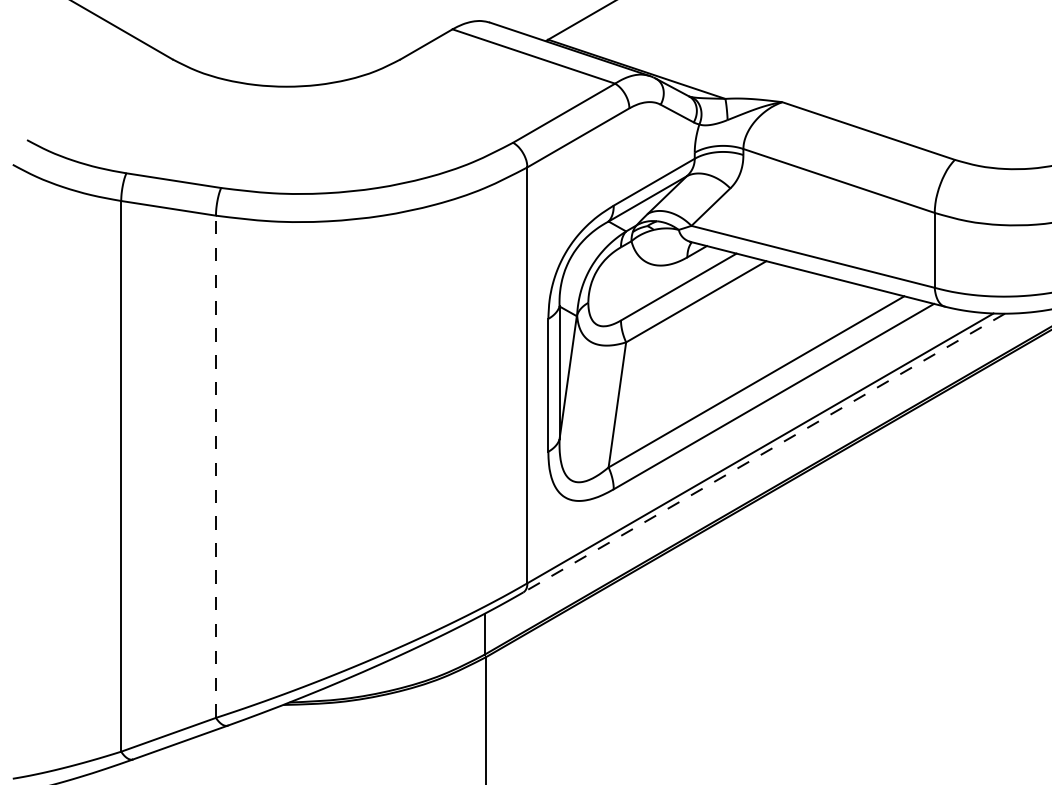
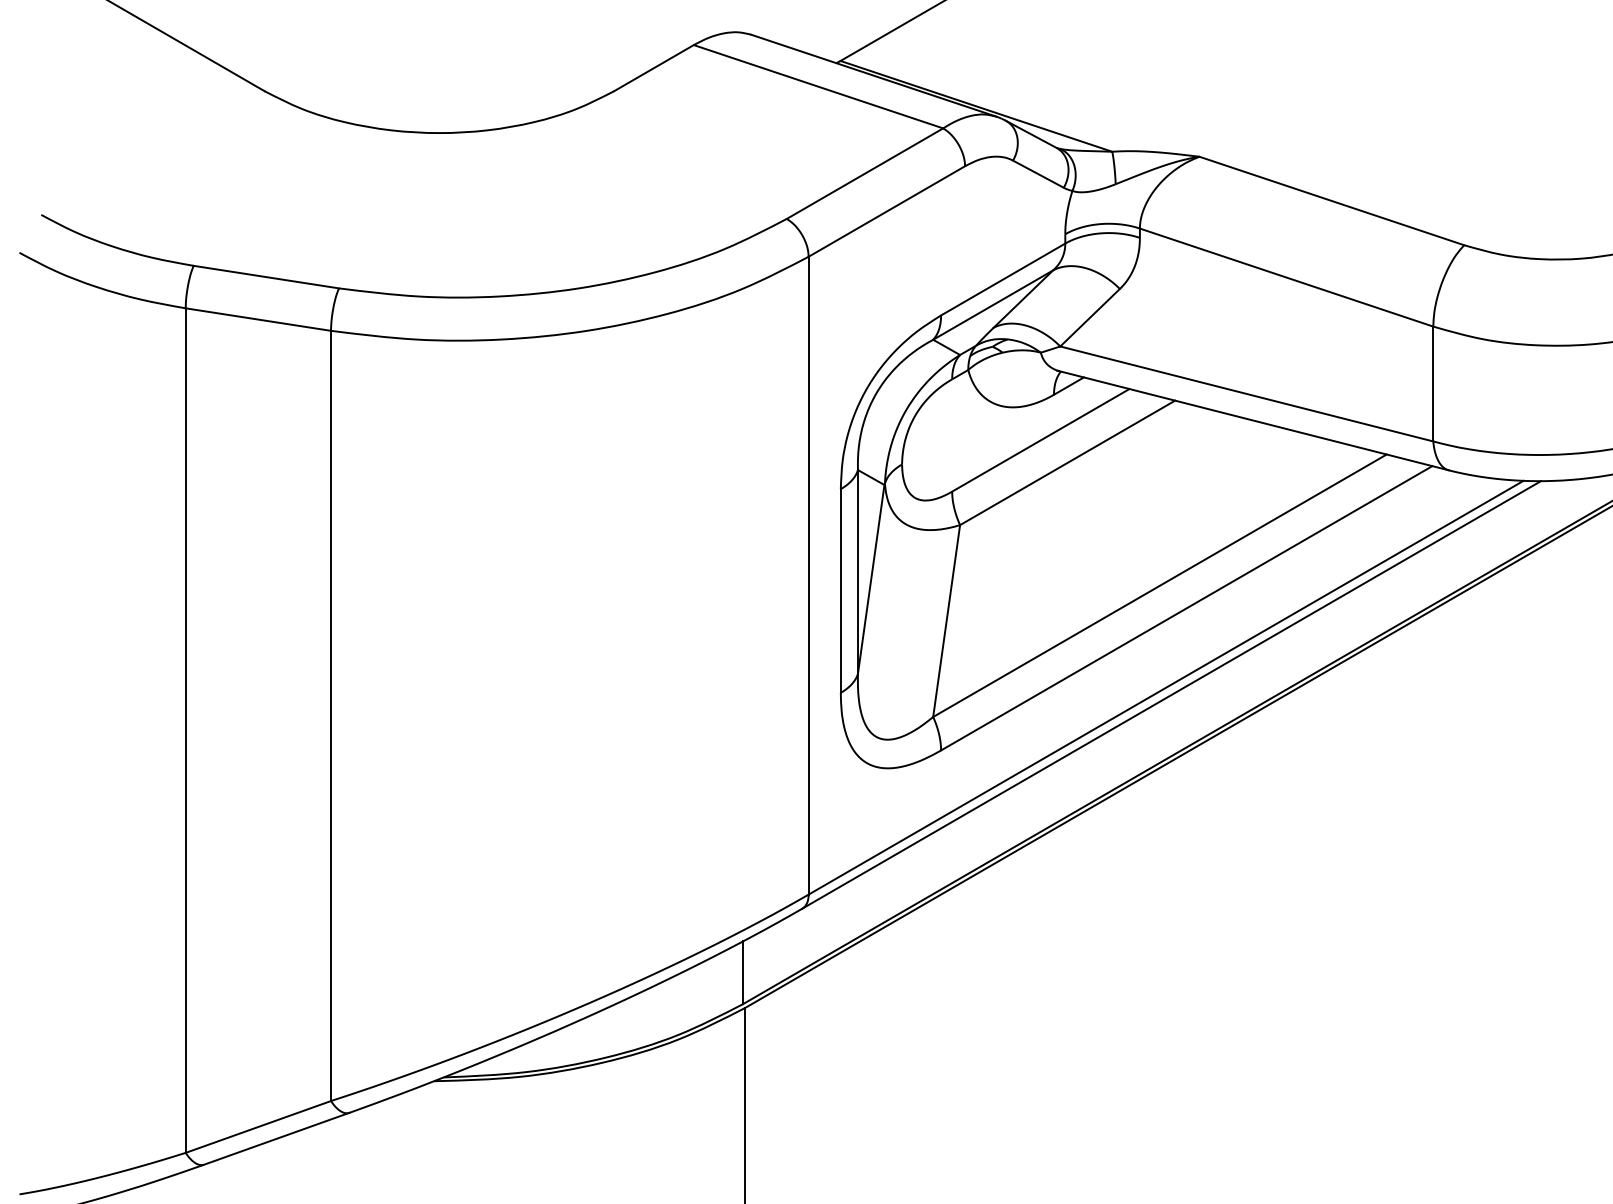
line: (763, 453) -> (1170, 695), dashed -> solid
line: (215, 466) -> (330, 715), dashed -> solid

